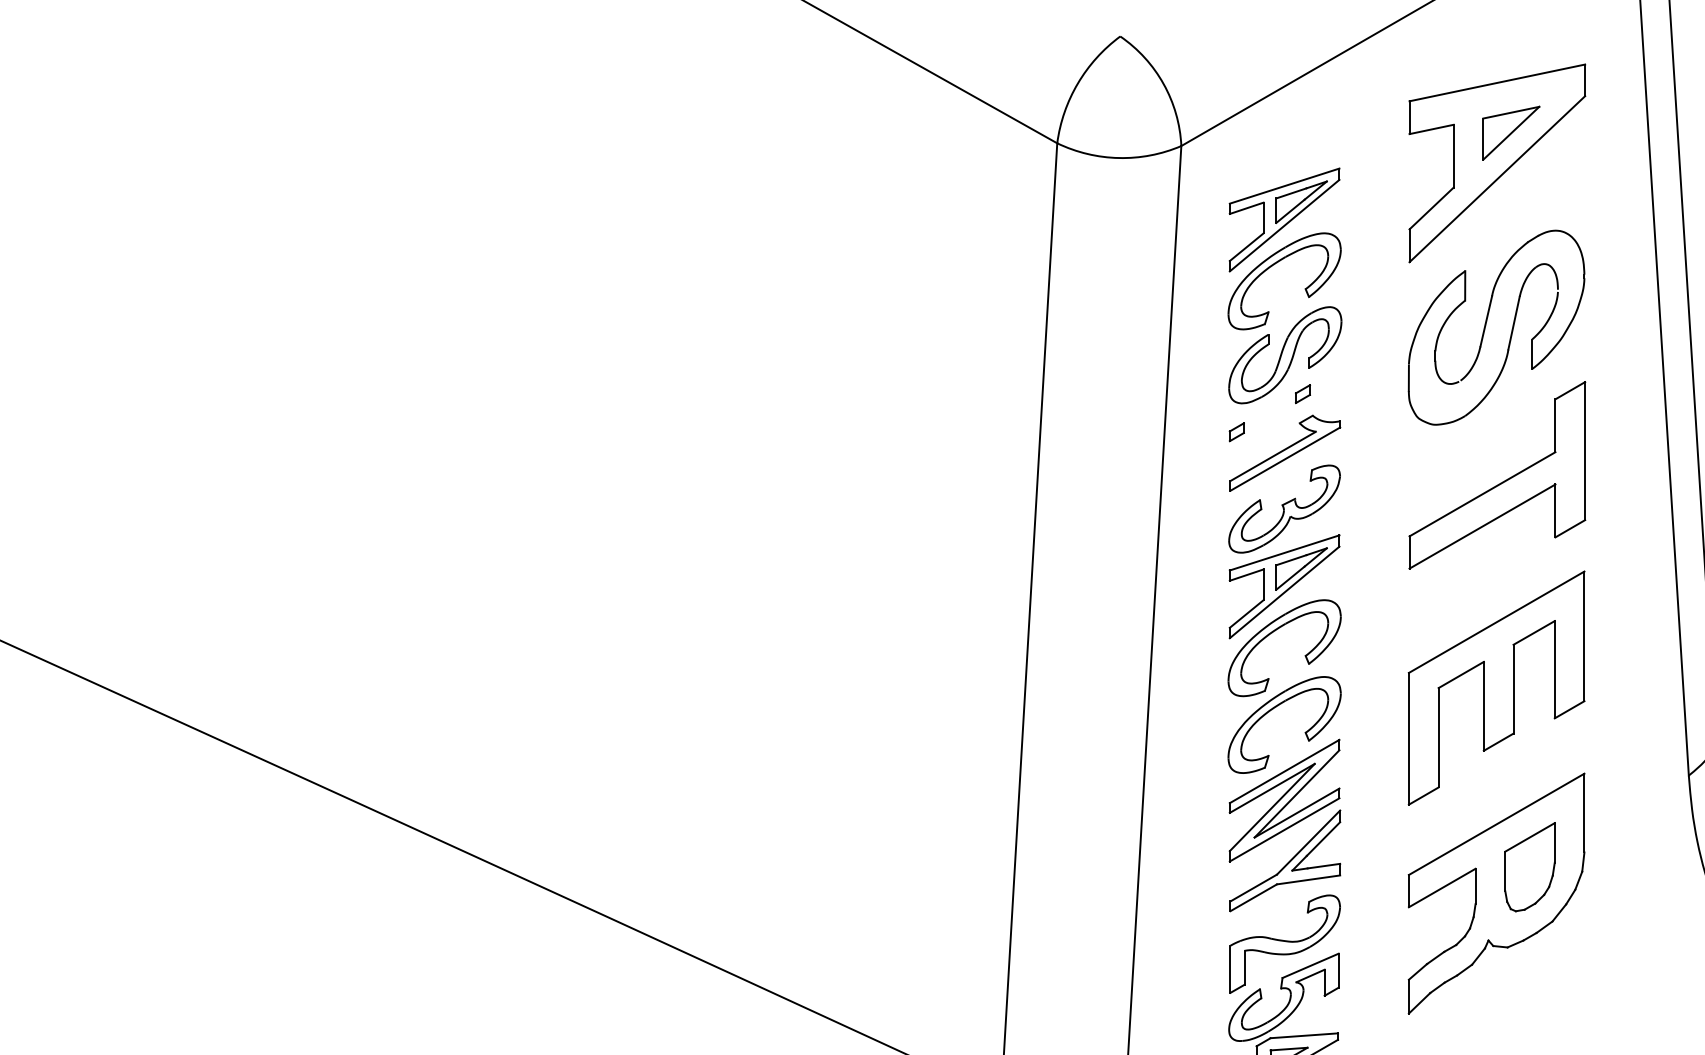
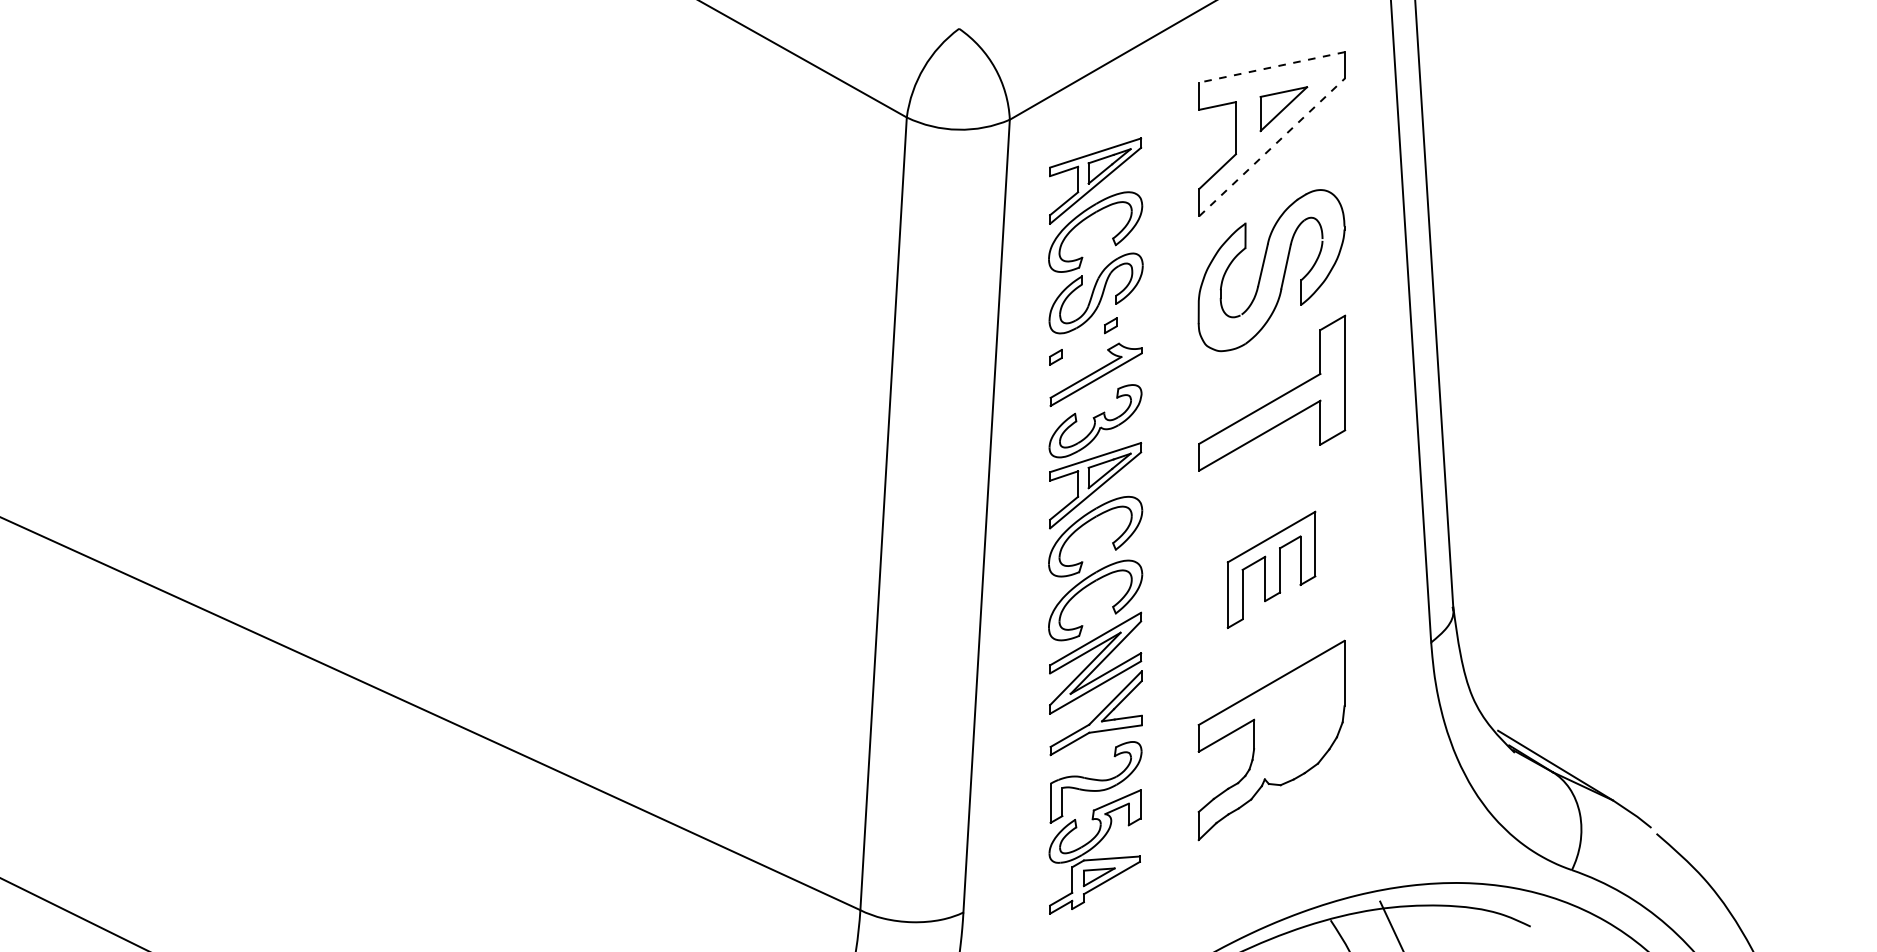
line: (1496, 83) -> (1271, 67), solid -> dashed
line: (1497, 178) -> (1272, 146), solid -> dashed
part: (1496, 687) -> (1271, 569), size x0.6
part: (1529, 867) -> (1298, 718), removed

